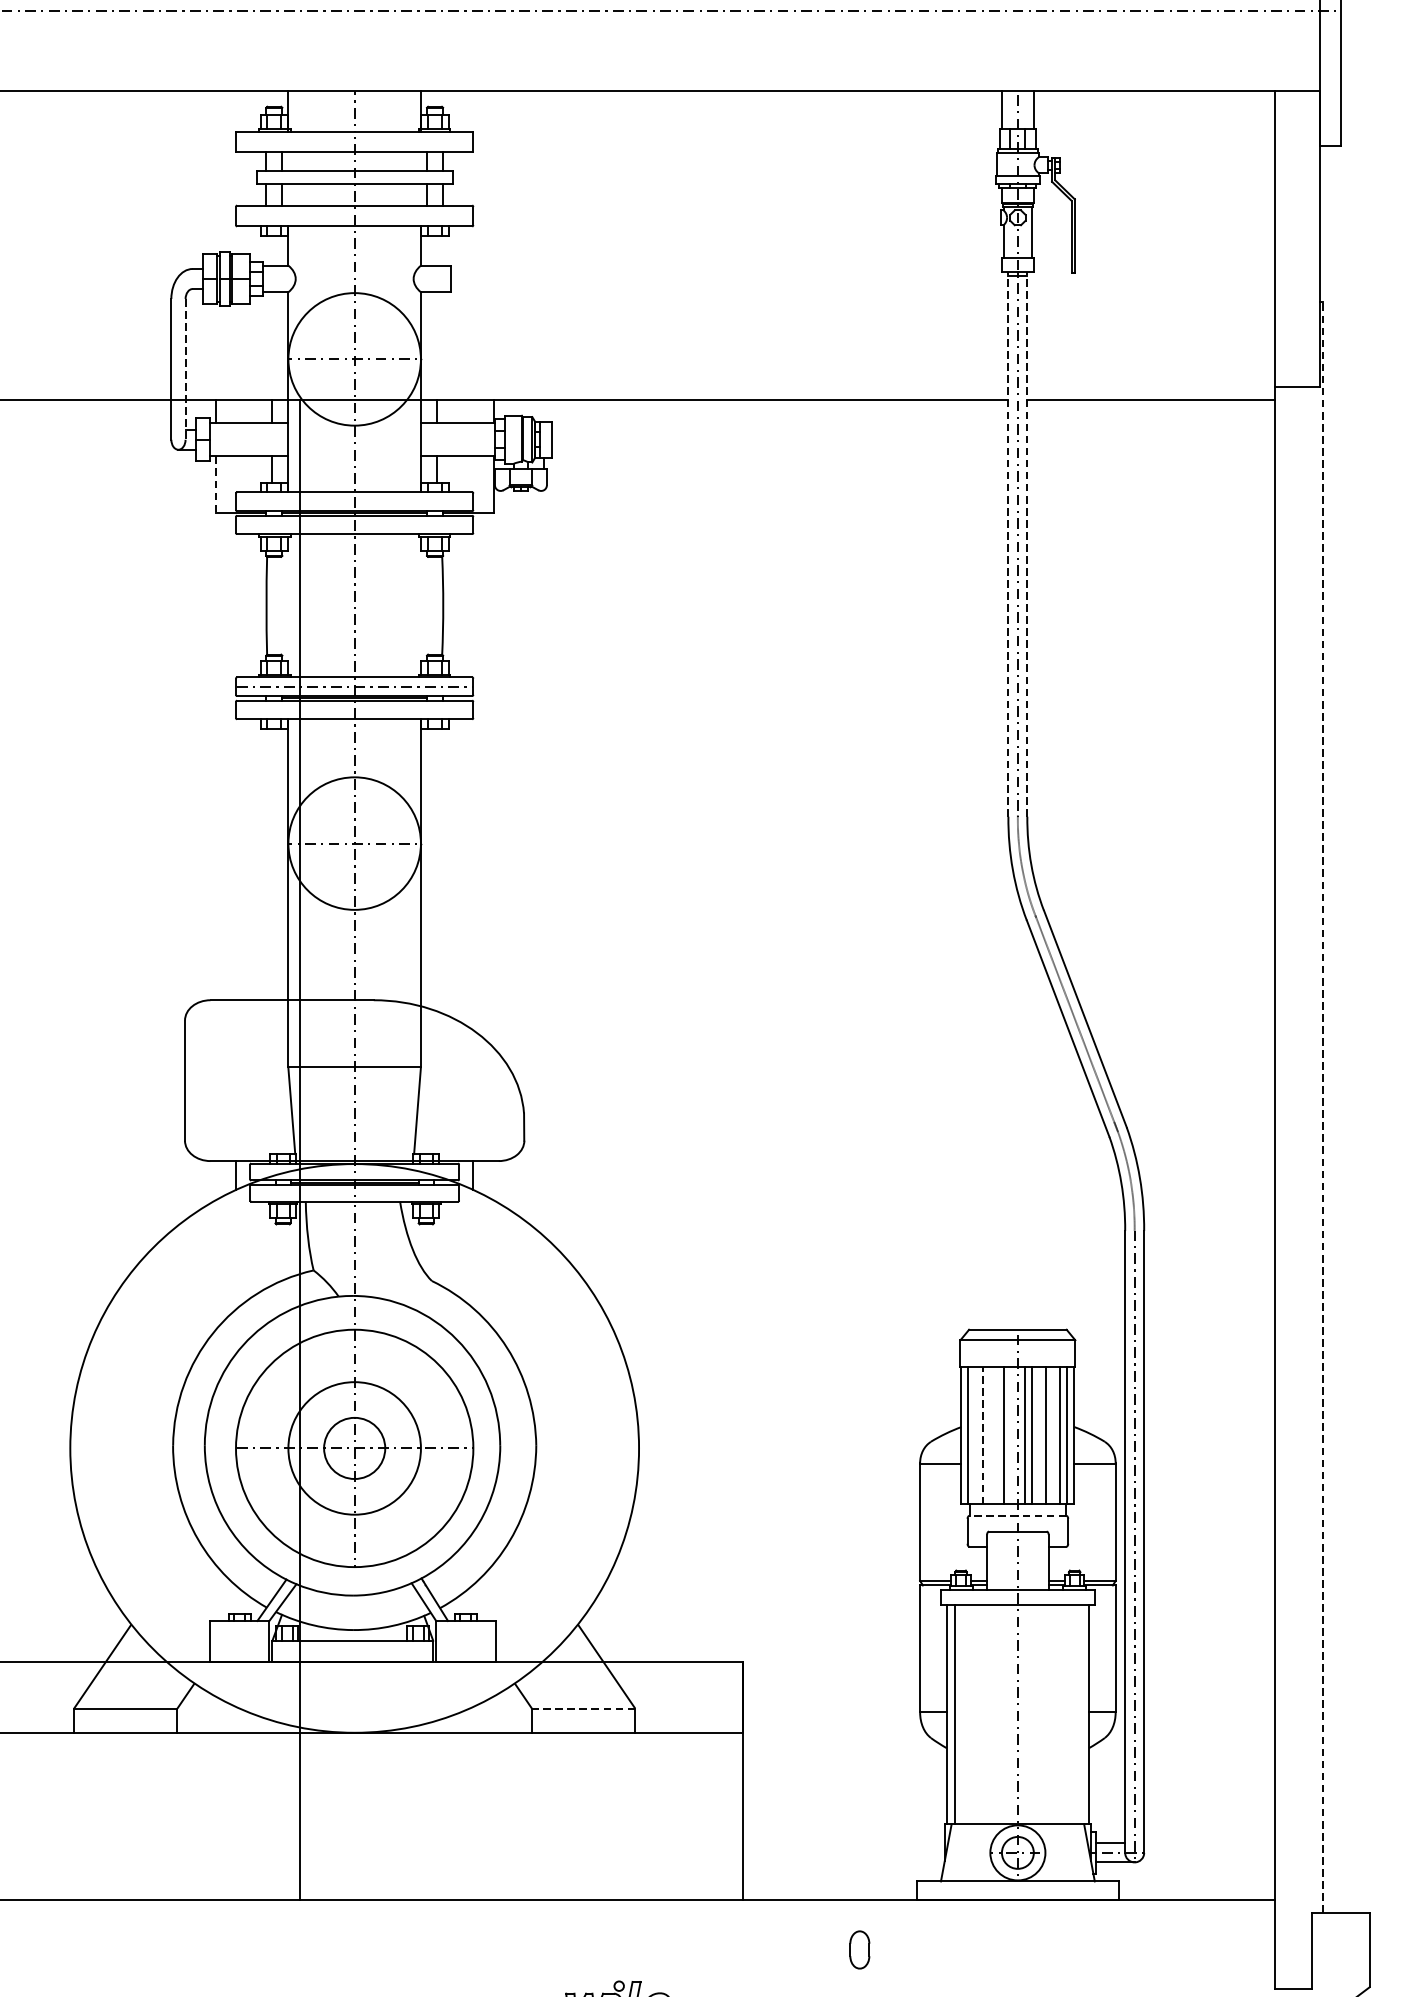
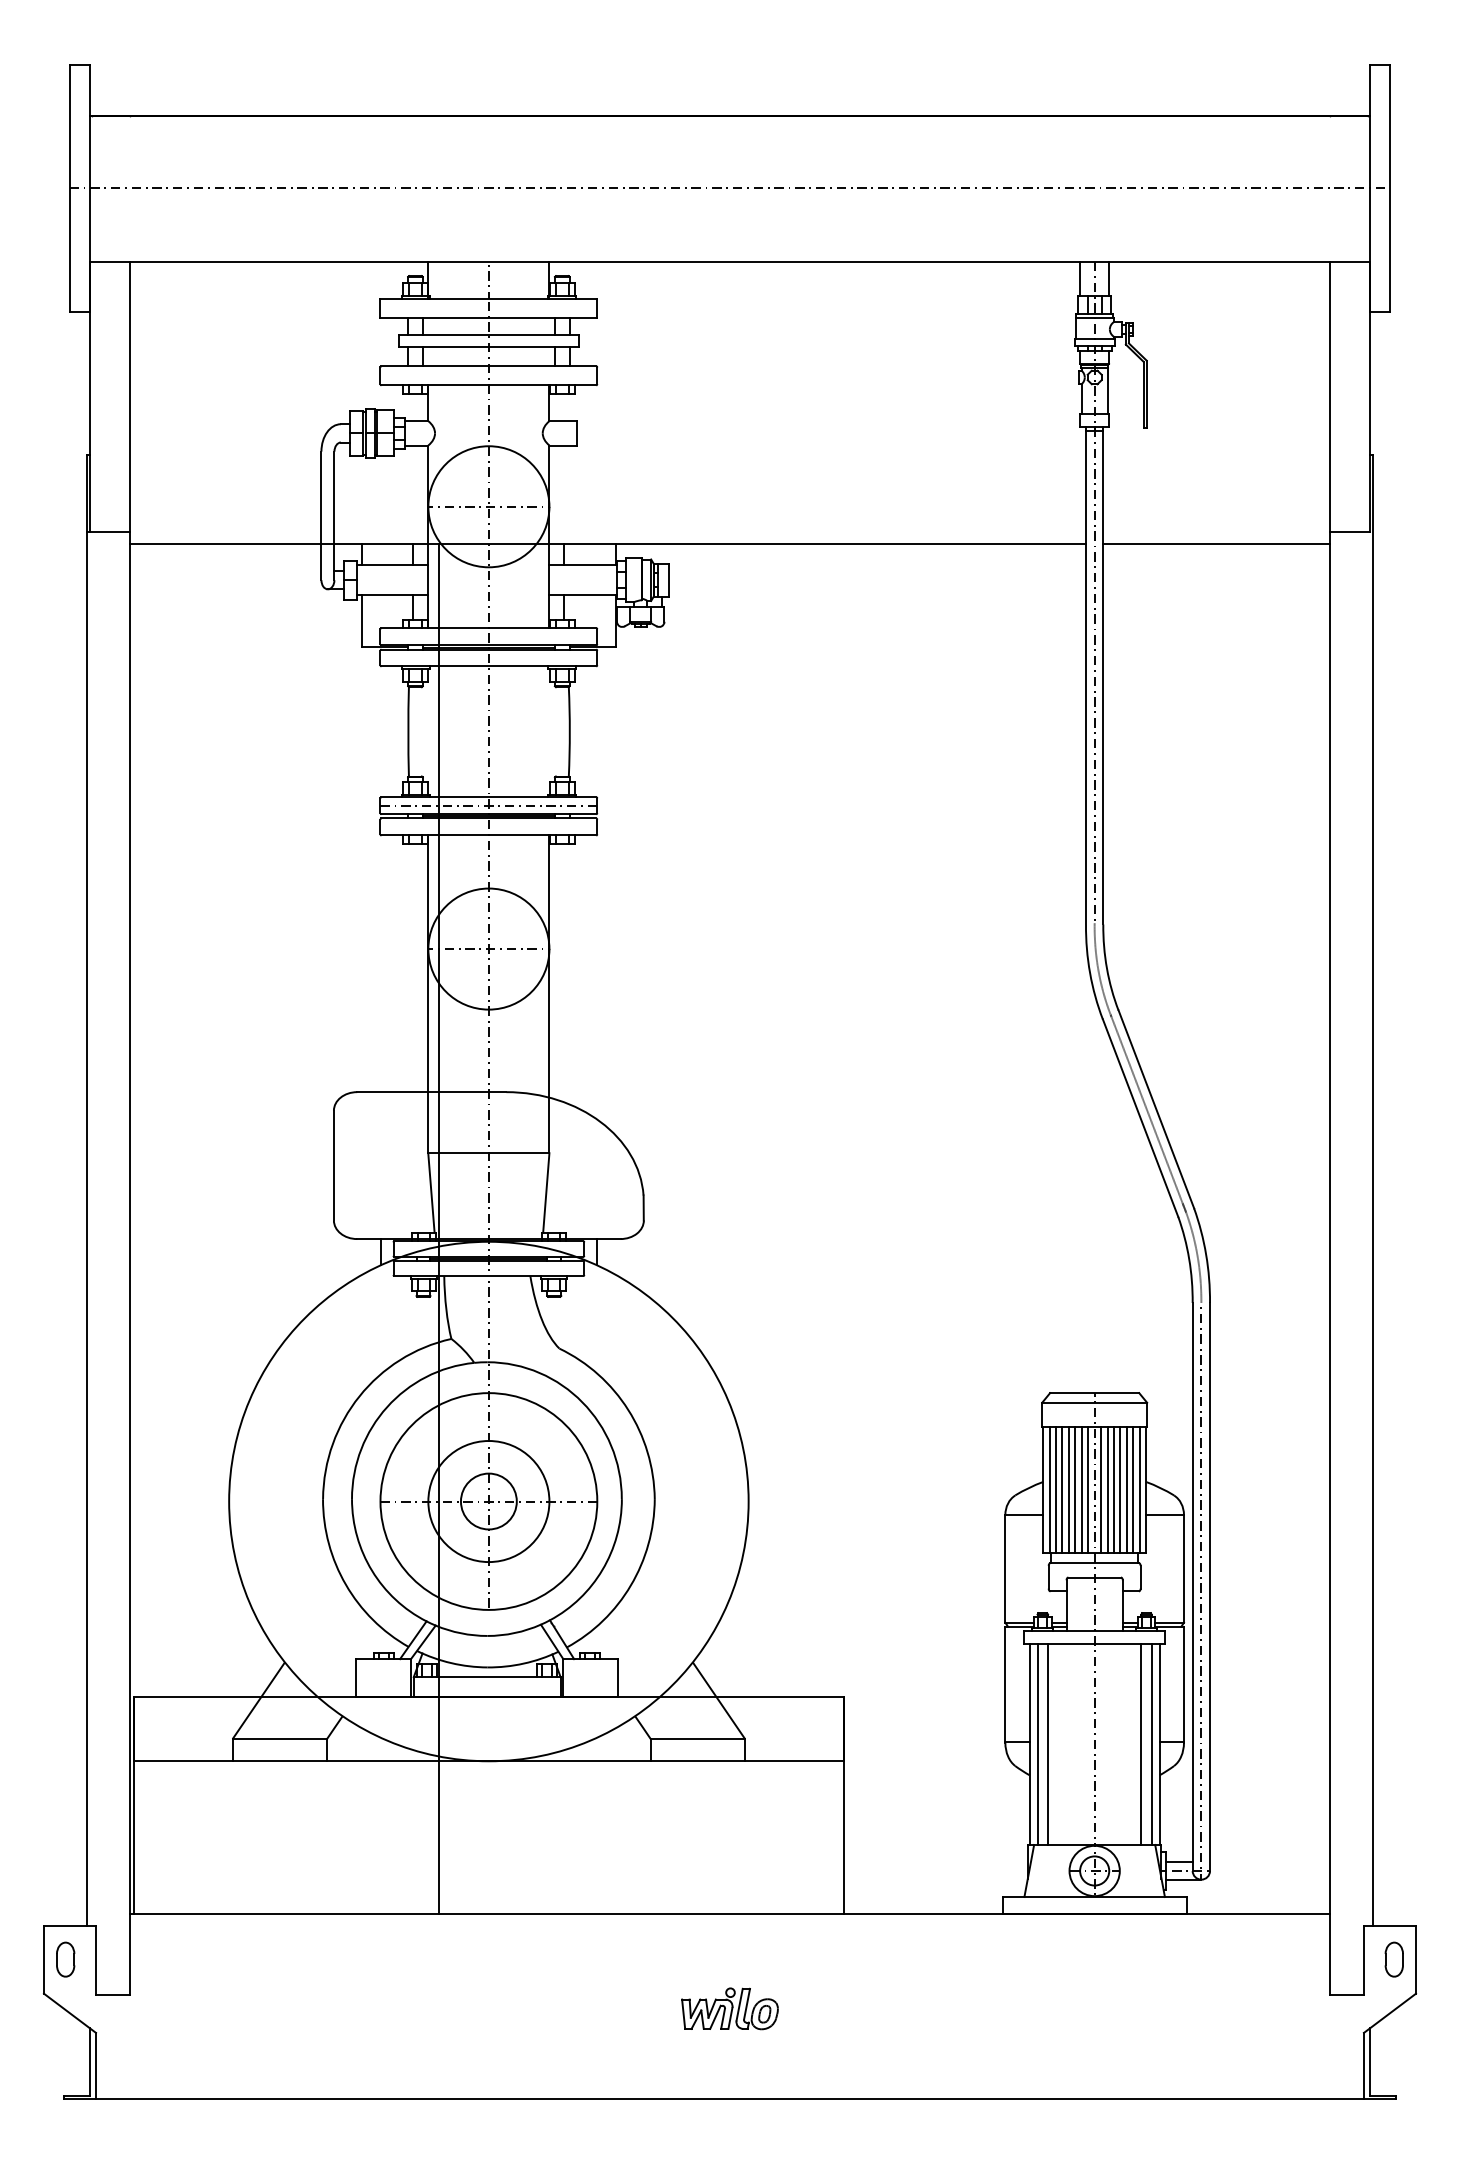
line: (185, 370) -> (334, 516), dashed -> solid
line: (216, 484) -> (362, 621), dashed -> solid
line: (1008, 544) -> (1086, 675), dashed -> solid
line: (1027, 544) -> (1103, 675), dashed -> solid
line: (1323, 1106) -> (1373, 1189), dashed -> solid
line: (976, 1435) -> (1056, 1489), added
line: (982, 1435) -> (1062, 1489), dashed -> solid
line: (989, 1435) -> (1068, 1489), added
line: (996, 1435) -> (1075, 1489), added
line: (1011, 1435) -> (1088, 1489), added
line: (1039, 1435) -> (1114, 1489), added
line: (1052, 1435) -> (1126, 1489), added
line: (1017, 1516) -> (1094, 1563), dashed -> solid
line: (583, 1708) -> (697, 1739), dashed -> solid
line: (967, 1714) -> (1048, 1744), added
line: (1069, 1714) -> (1141, 1744), added
line: (1080, 1714) -> (1151, 1744), added
part: (858, 1949) -> (1393, 1959), moved

